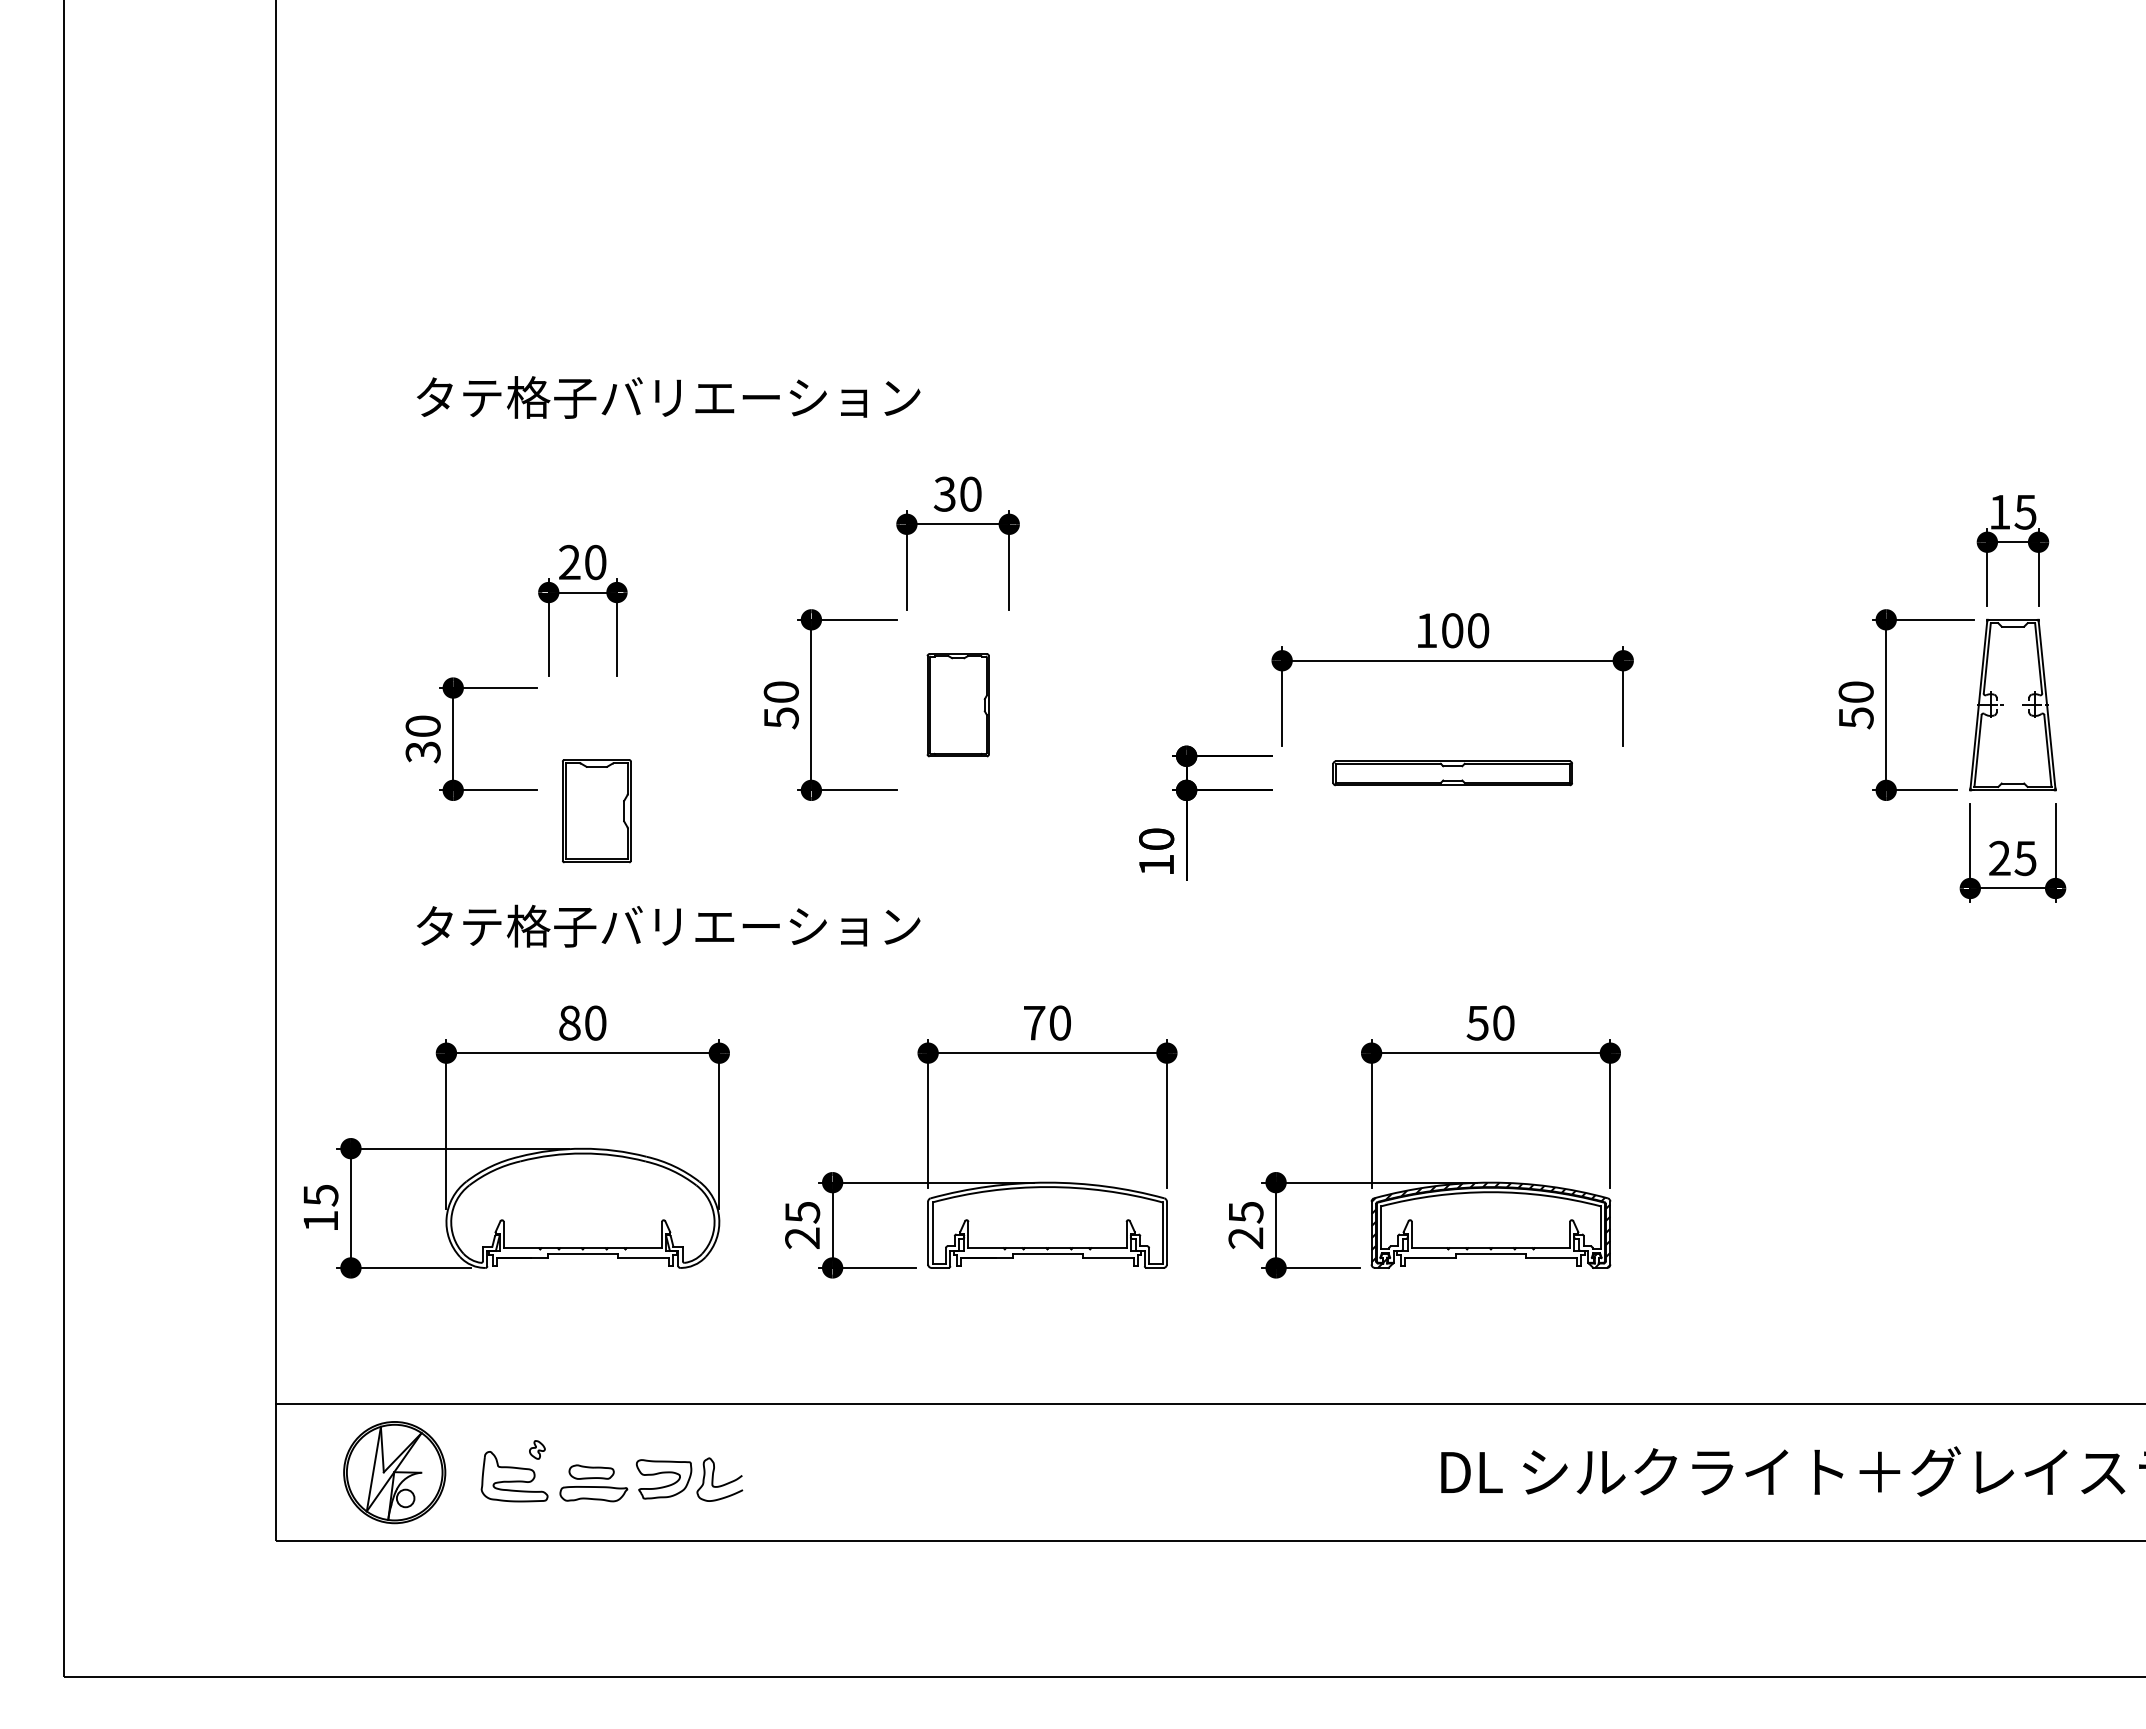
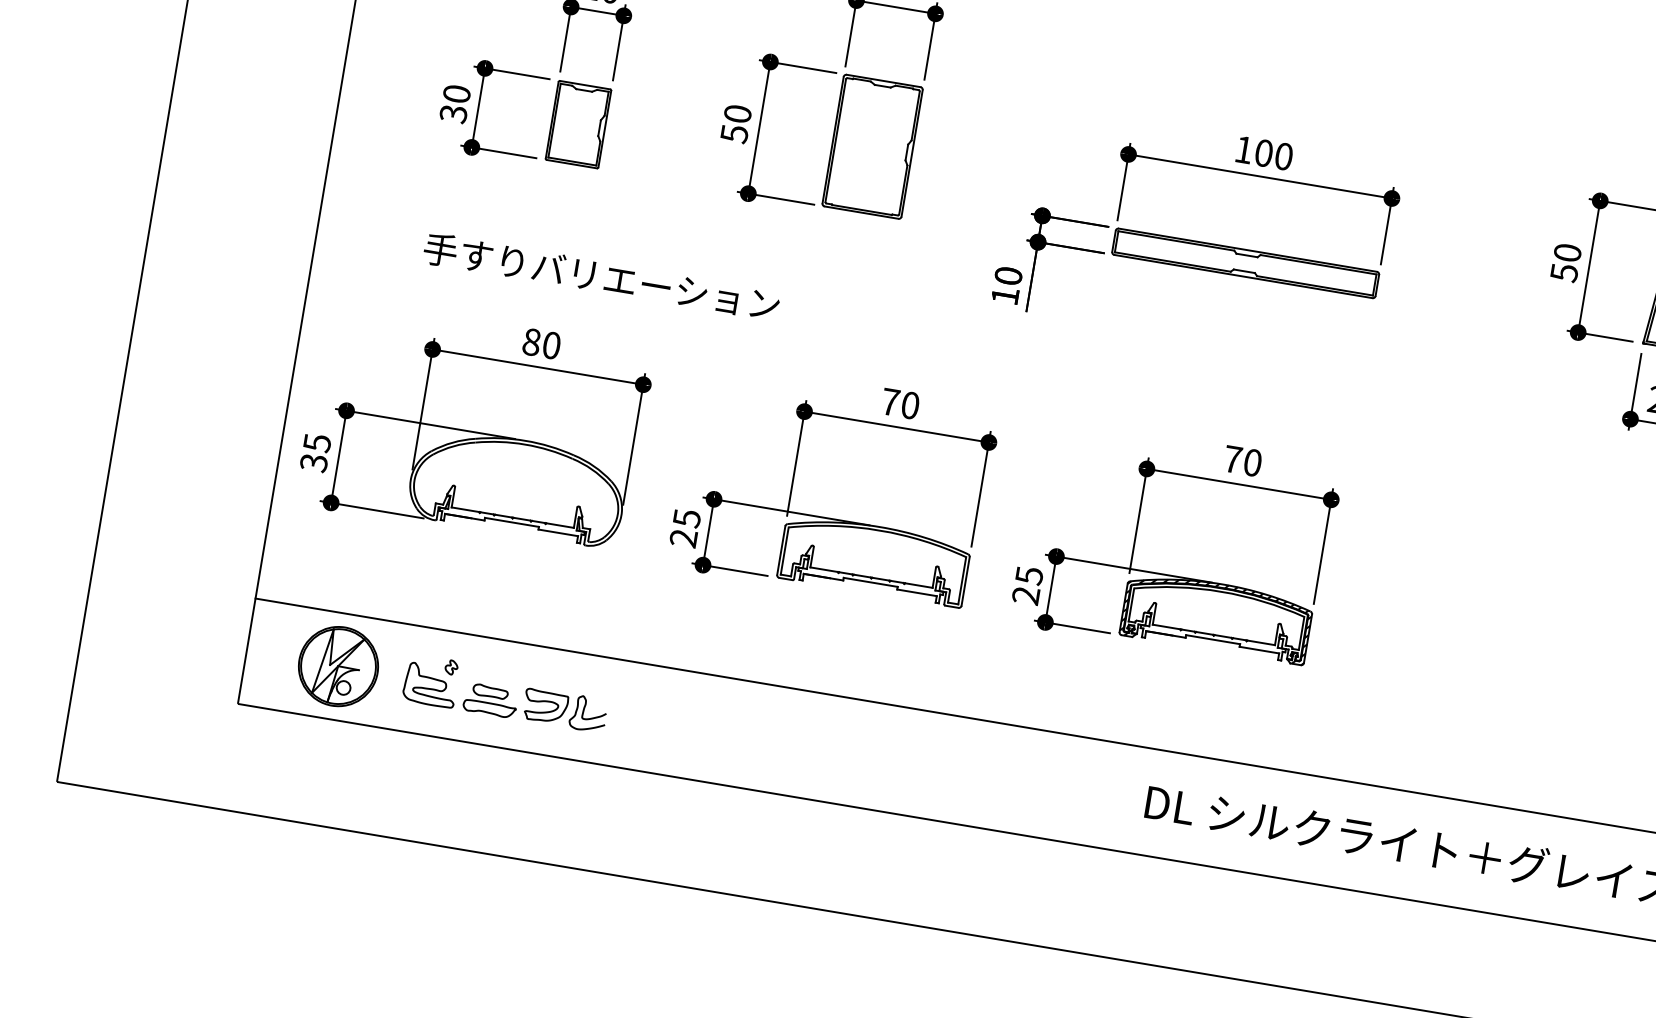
part: (958, 705) -> (872, 147), size x1.67
part: (1452, 773) -> (1245, 263), size x1.43
part: (596, 811) -> (578, 124), moved
text: (667, 925) -> (619, 279), タテ格子バリエーション -> 手すりバリエーション
text: (1477, 1023) -> (1232, 459), 50 -> 70
text: (320, 1221) -> (313, 463), 15 -> 35

